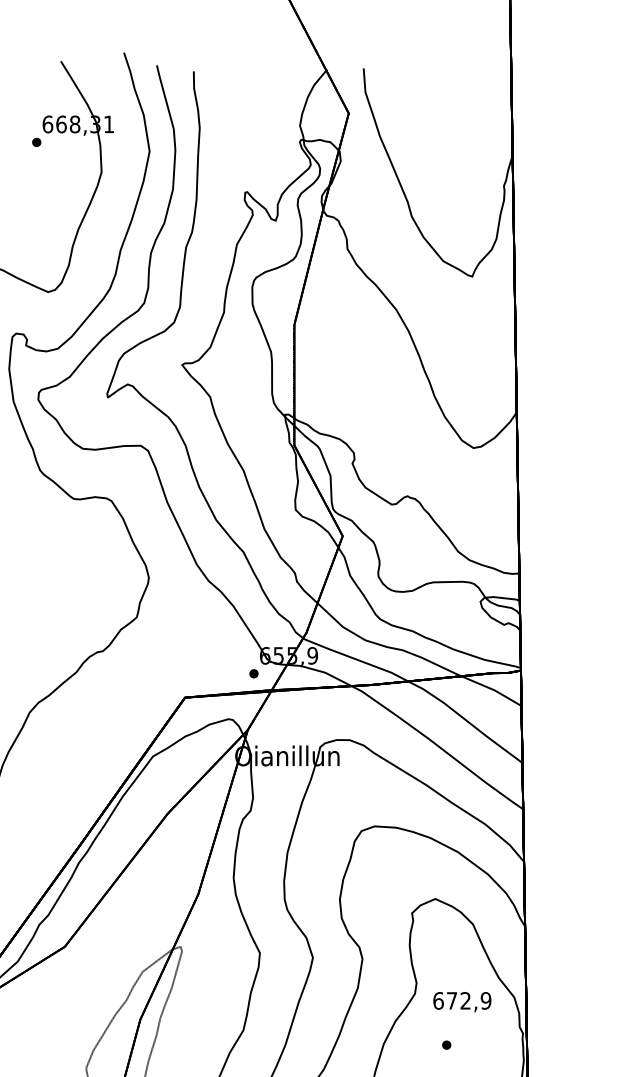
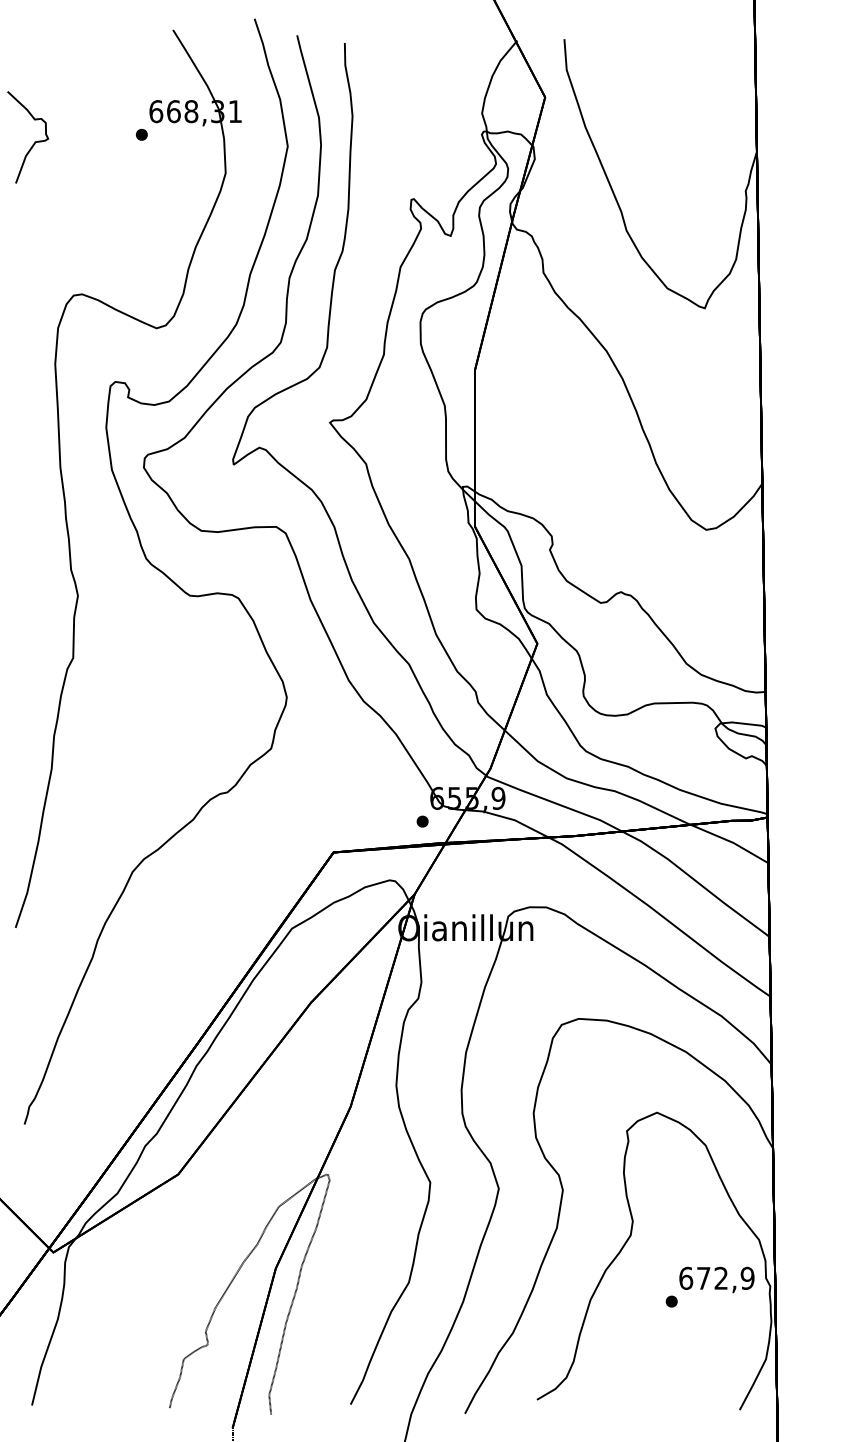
text: (462, 1001) -> (716, 1279), moved

